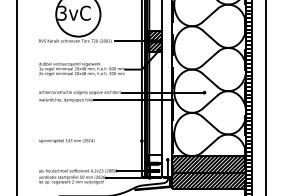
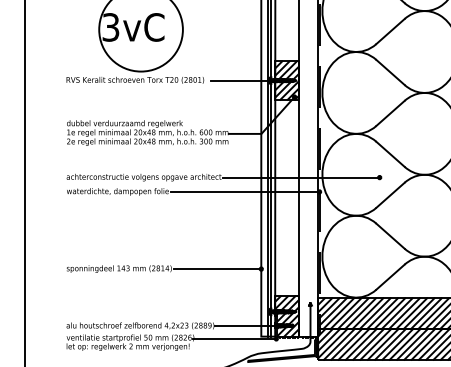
line: (118, 141) -> (217, 269), added
hatch: (155, 165) -> (286, 315), added

